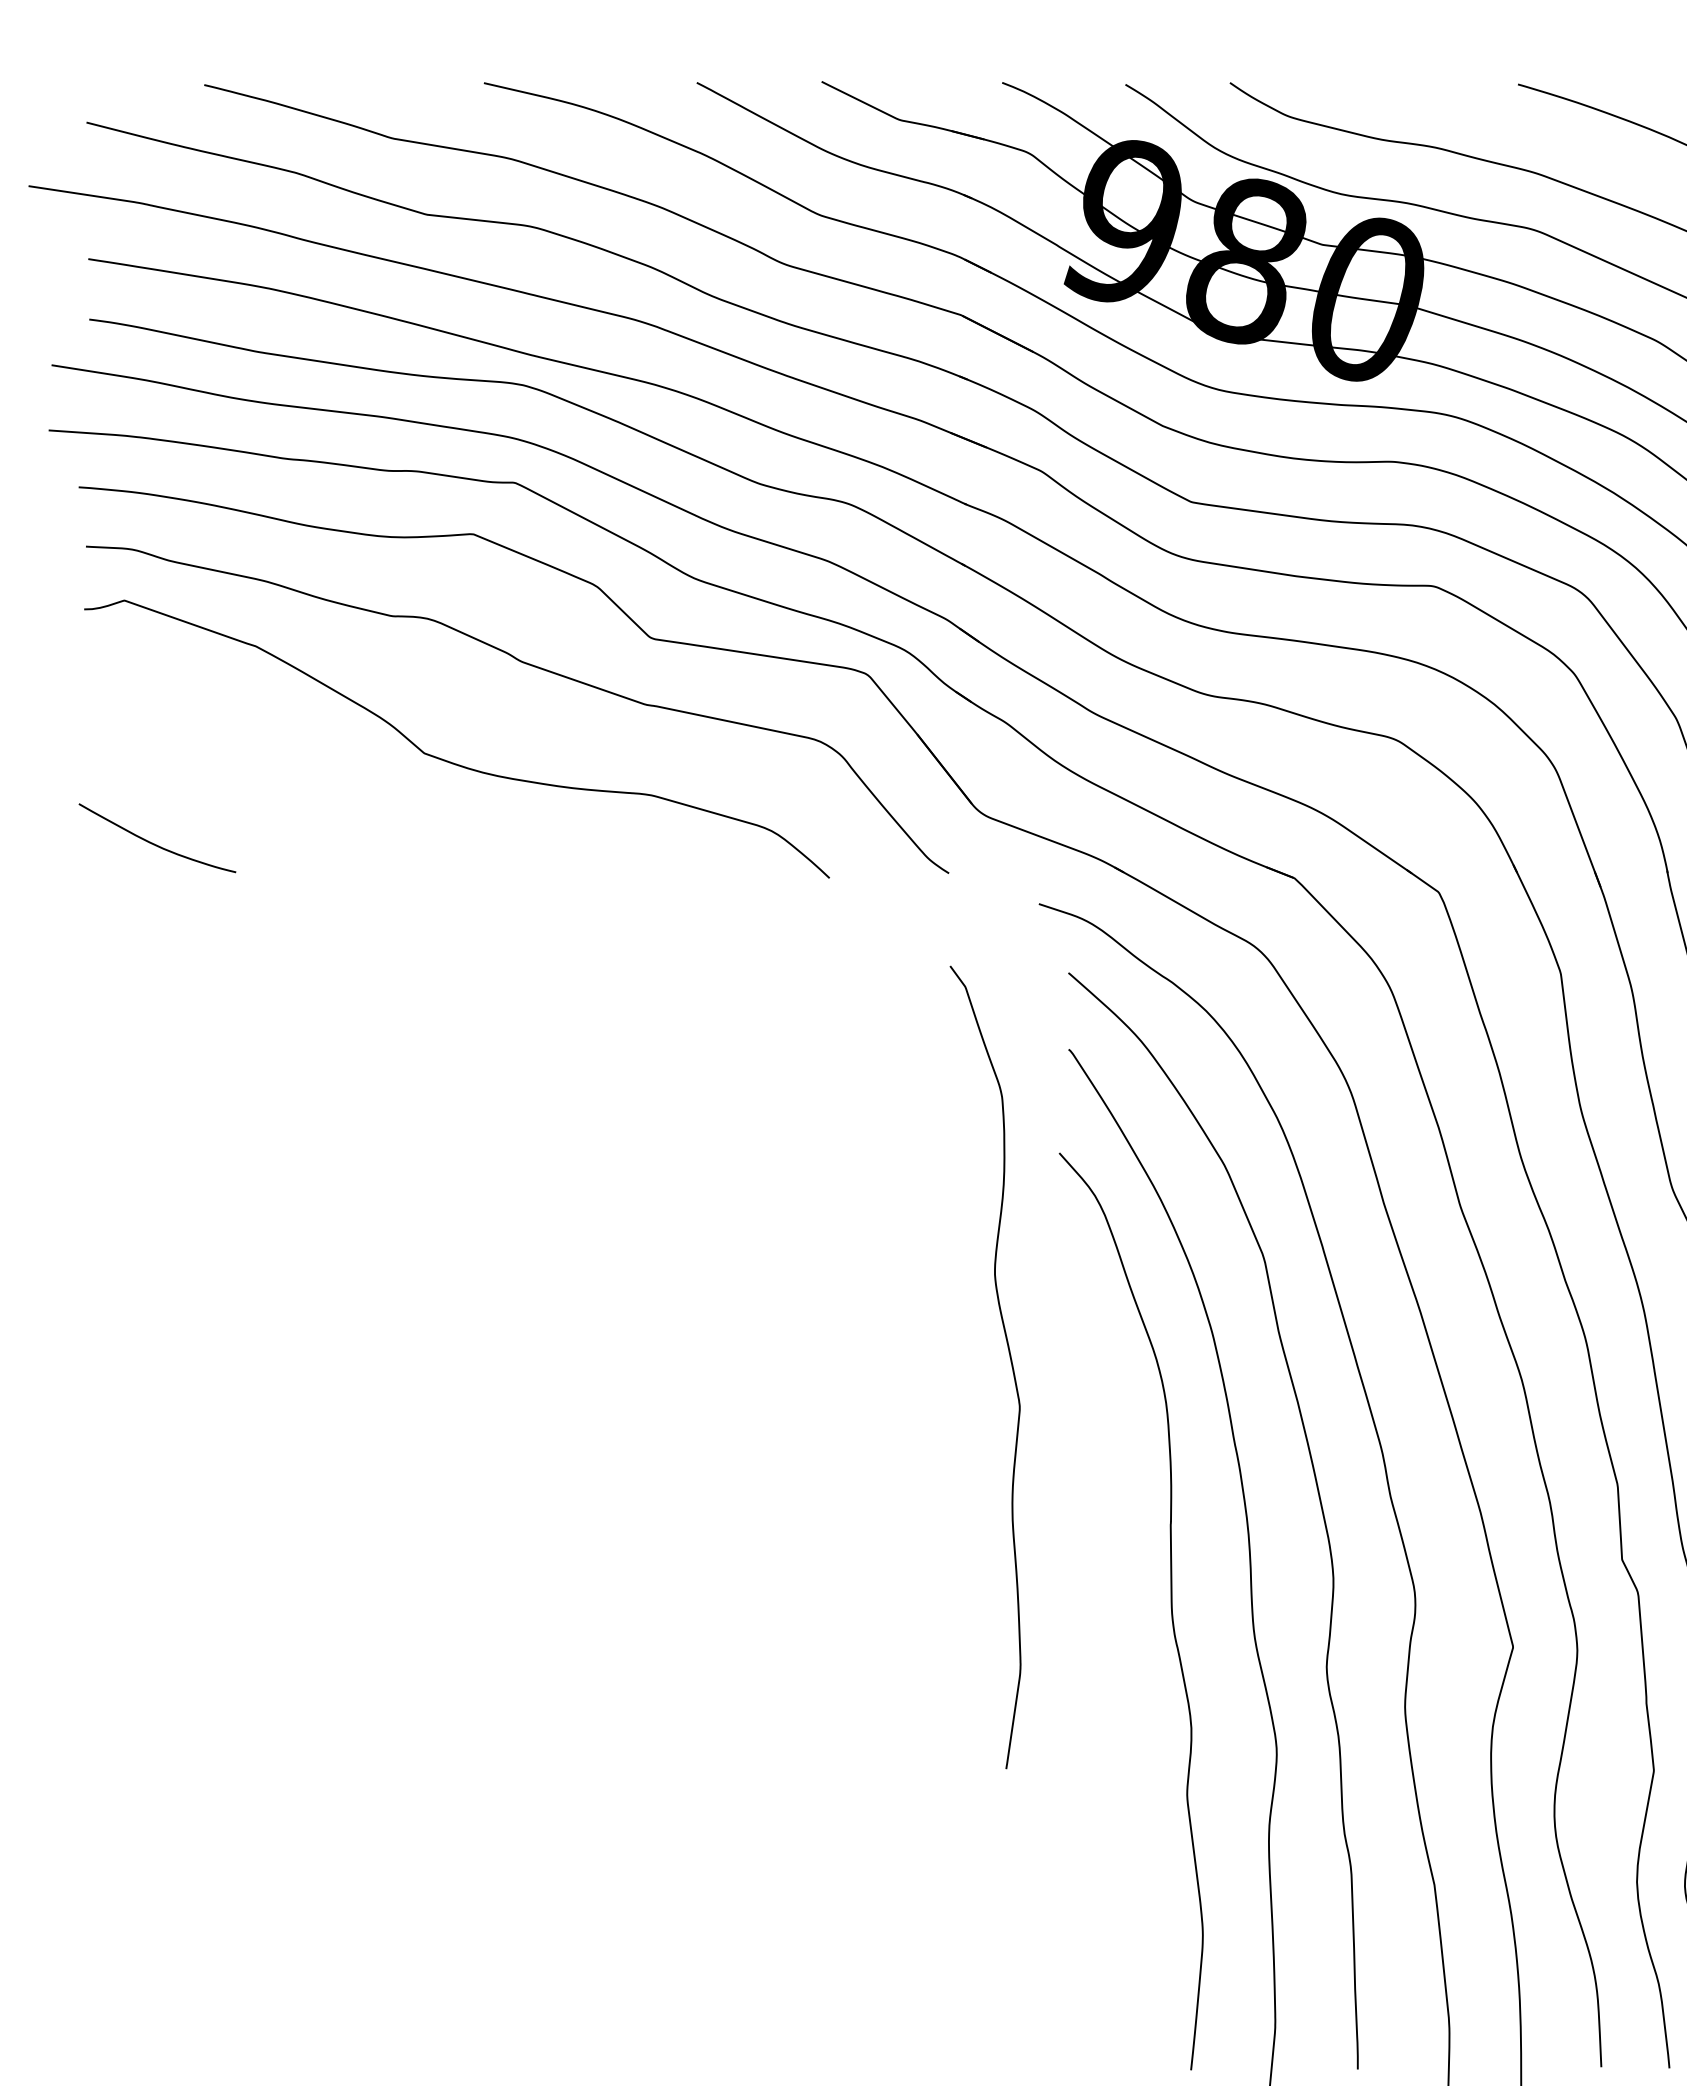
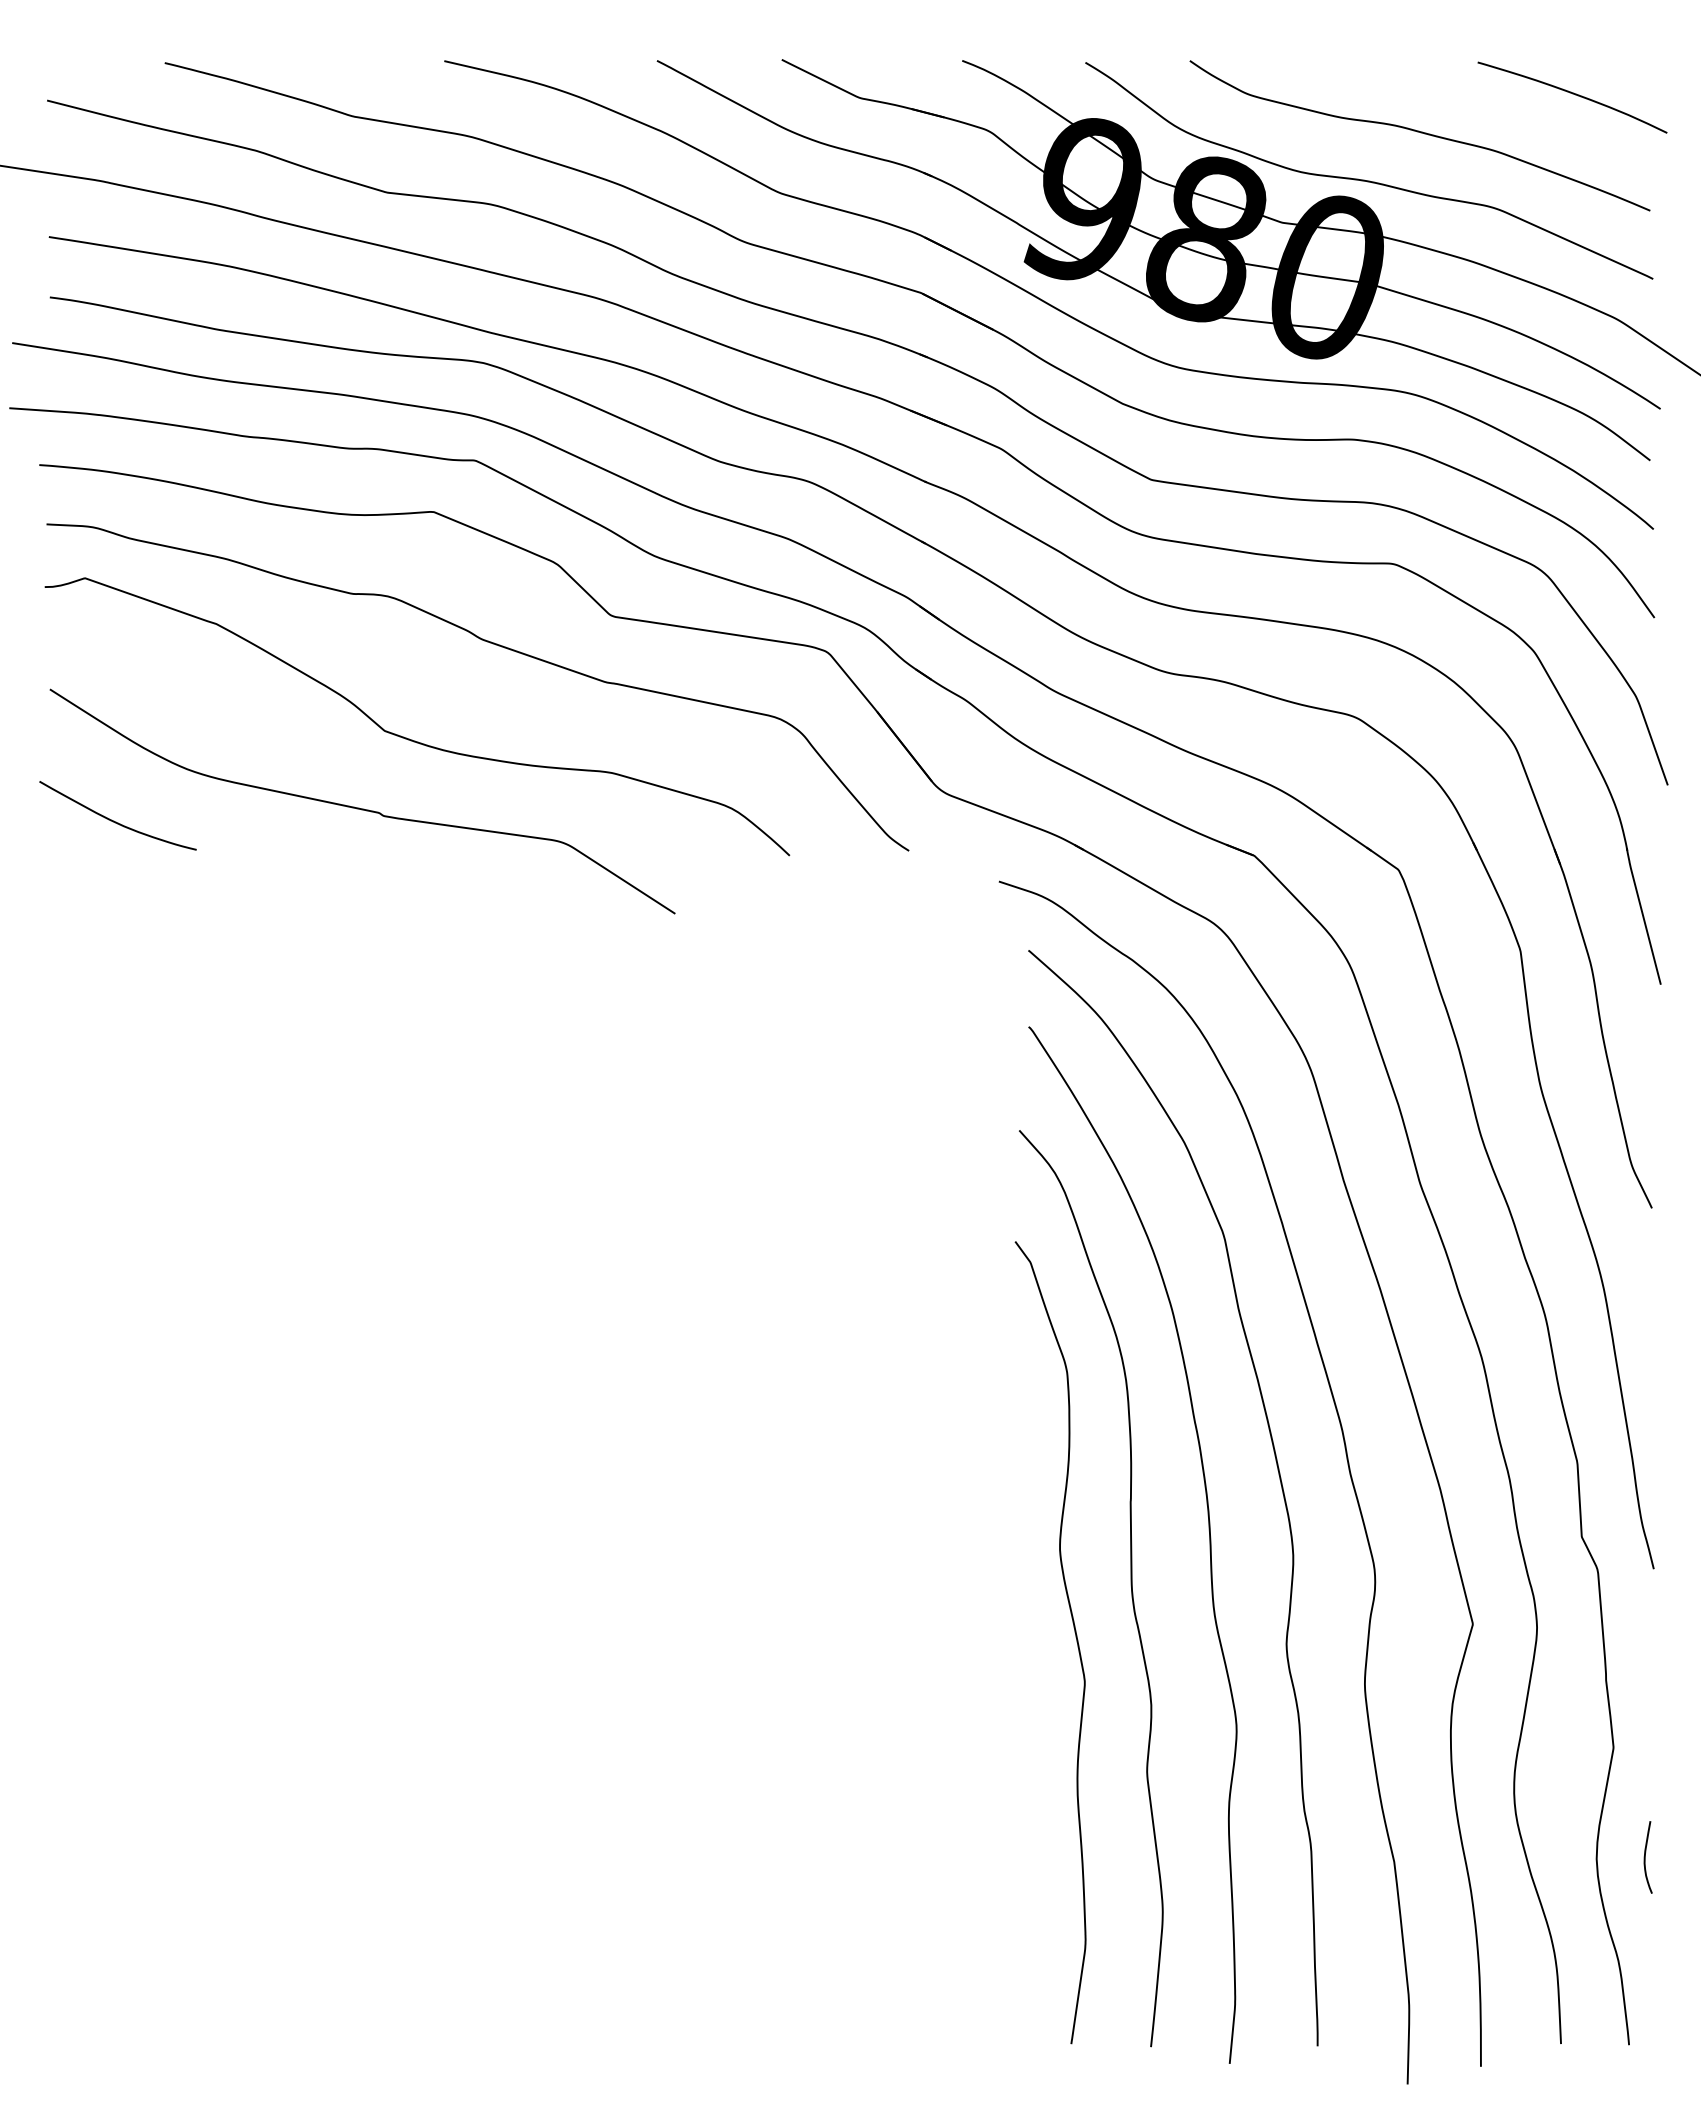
curve: (399, 829) -> (359, 807), added
curve: (1010, 1362) -> (1075, 1637), moved

